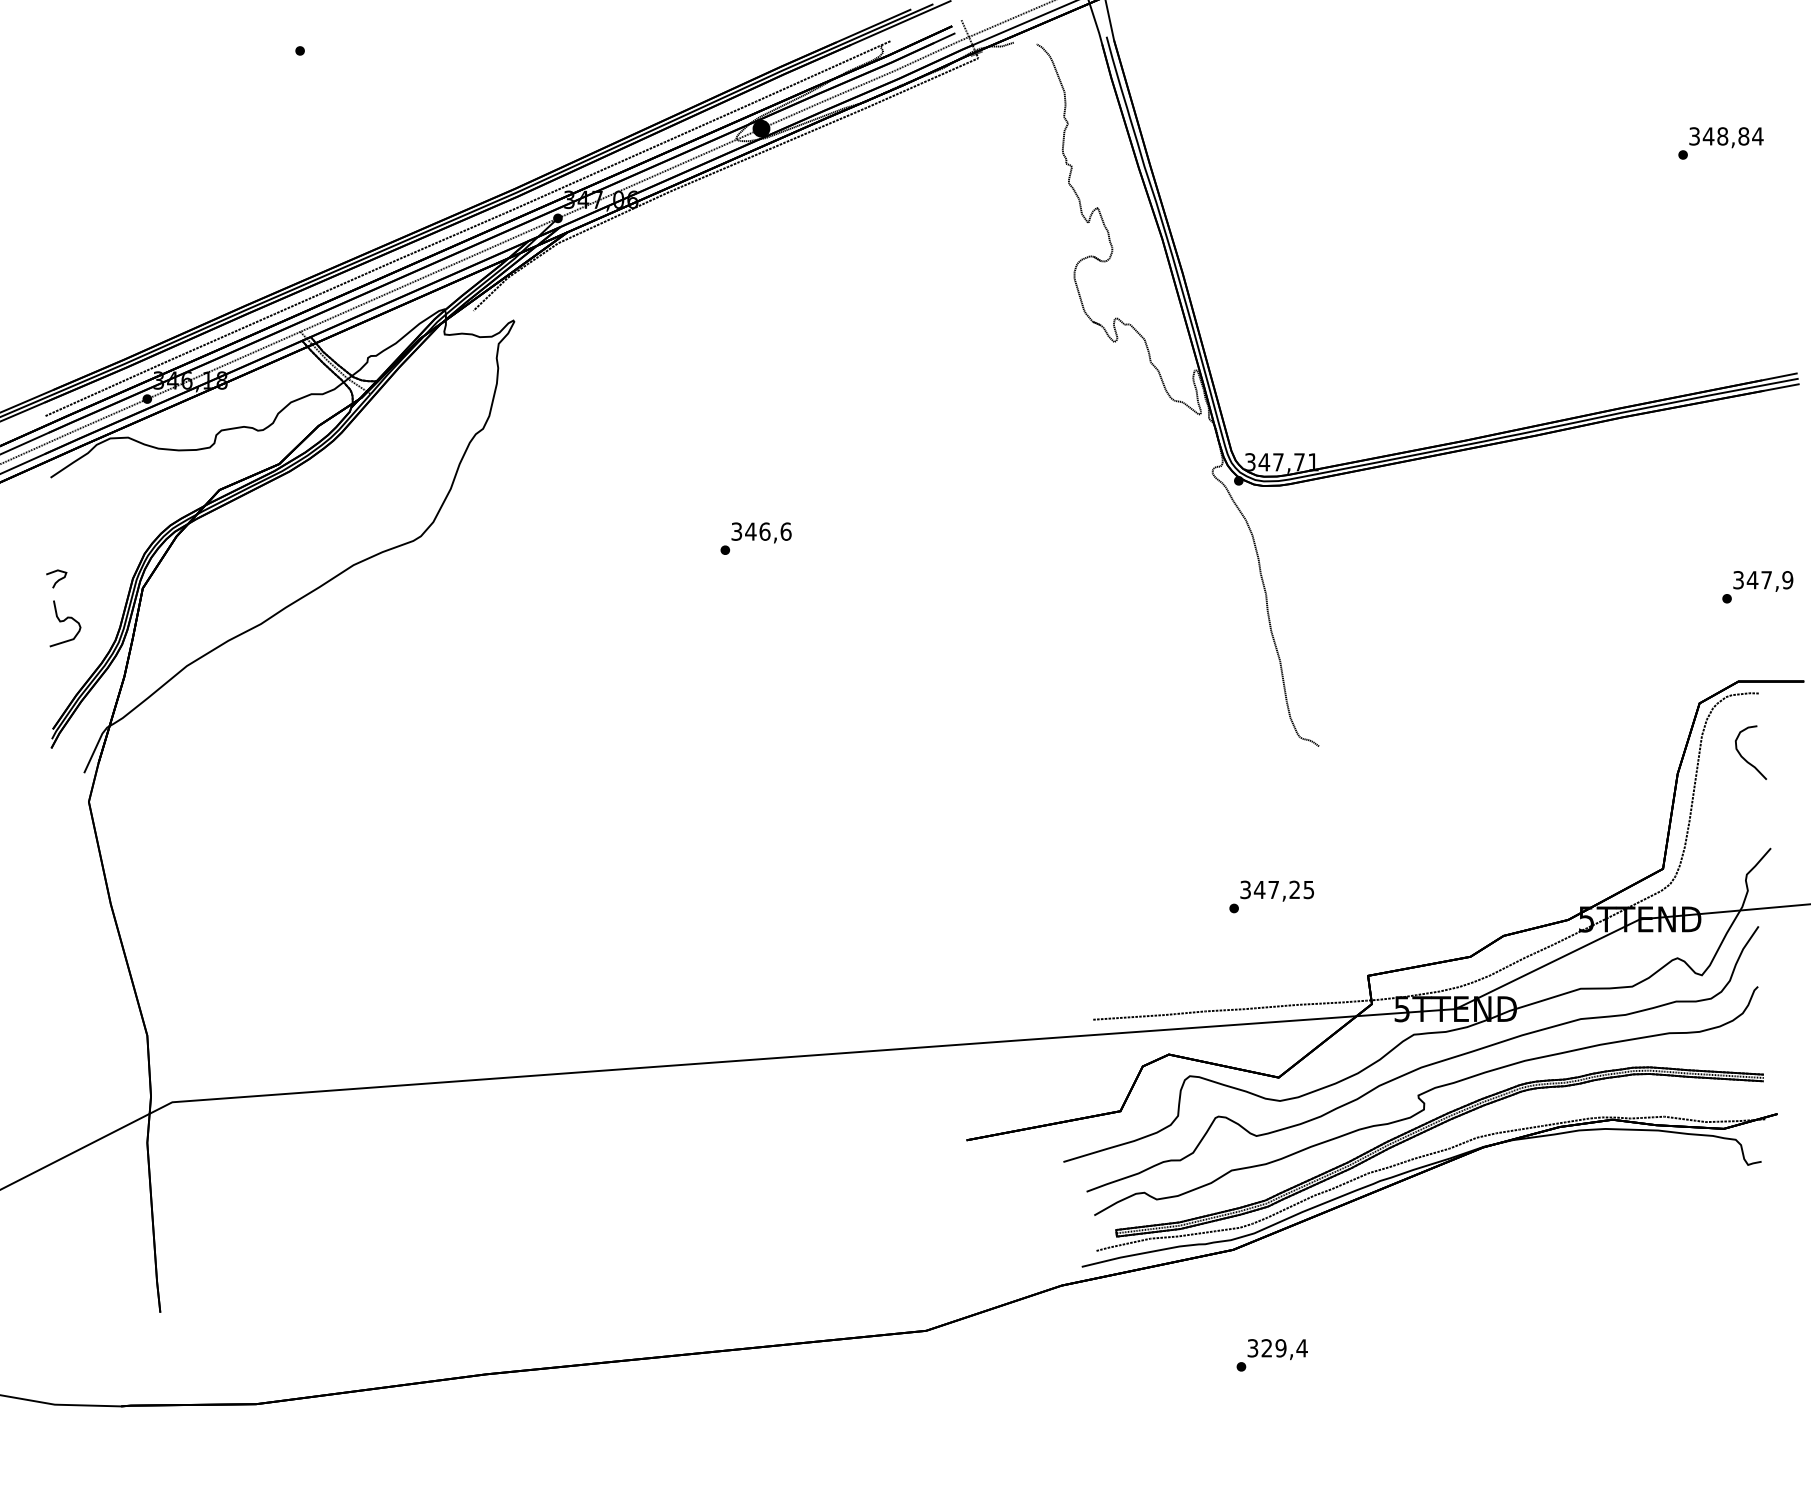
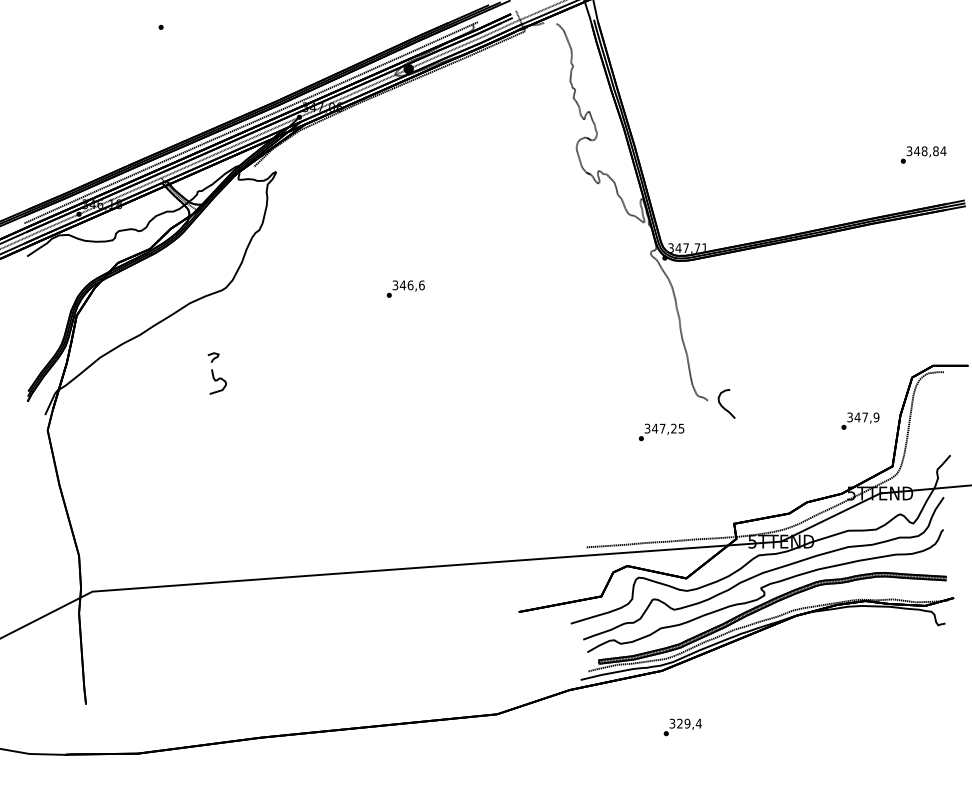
text: (1720, 142) -> (923, 154), moved
text: (1757, 585) -> (860, 420), moved
part: (64, 608) -> (217, 373), moved
curve: (1744, 757) -> (723, 406), moved
text: (1271, 897) -> (661, 432), moved

